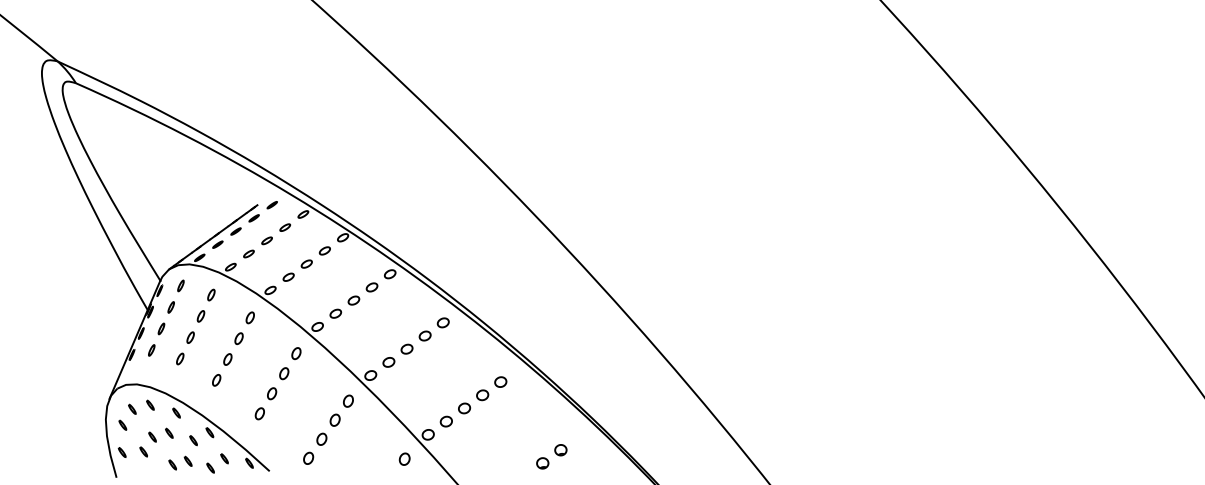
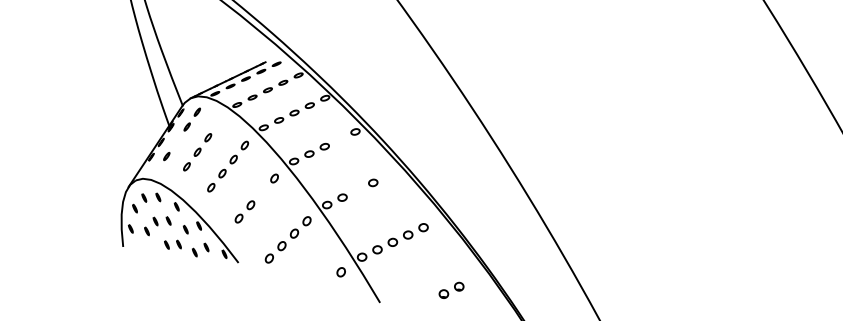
part: (371, 287) -> (339, 139), removed
part: (211, 294) -> (219, 122), removed
part: (442, 322) -> (388, 175), removed
part: (161, 328) -> (177, 141), removed
part: (406, 348) -> (357, 189), removed
part: (284, 373) -> (262, 191), removed

